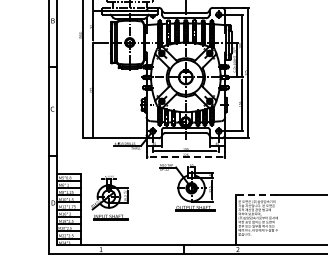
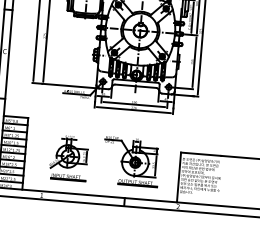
line: (185, 157) -> (133, 110), dashed -> solid
part: (187, 187) -> (131, 161), moved
line: (256, 195) -> (201, 154), dashed -> solid
part: (109, 197) -> (68, 157), moved

